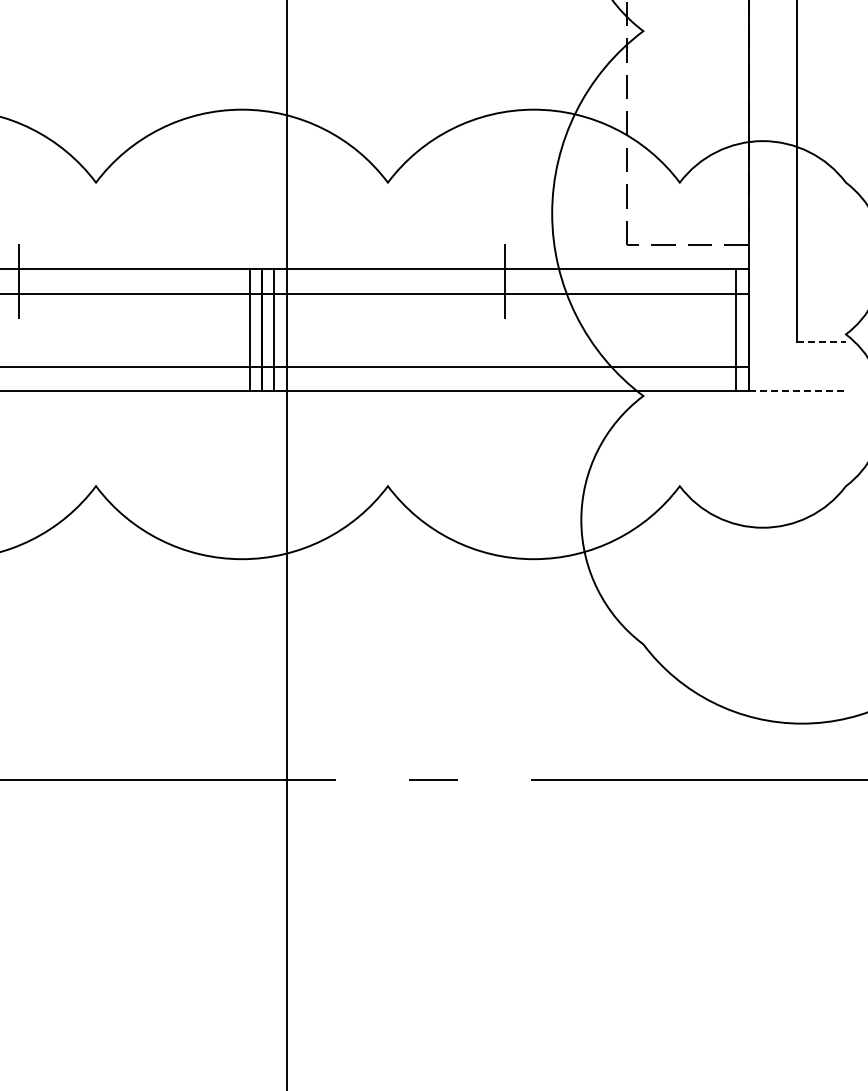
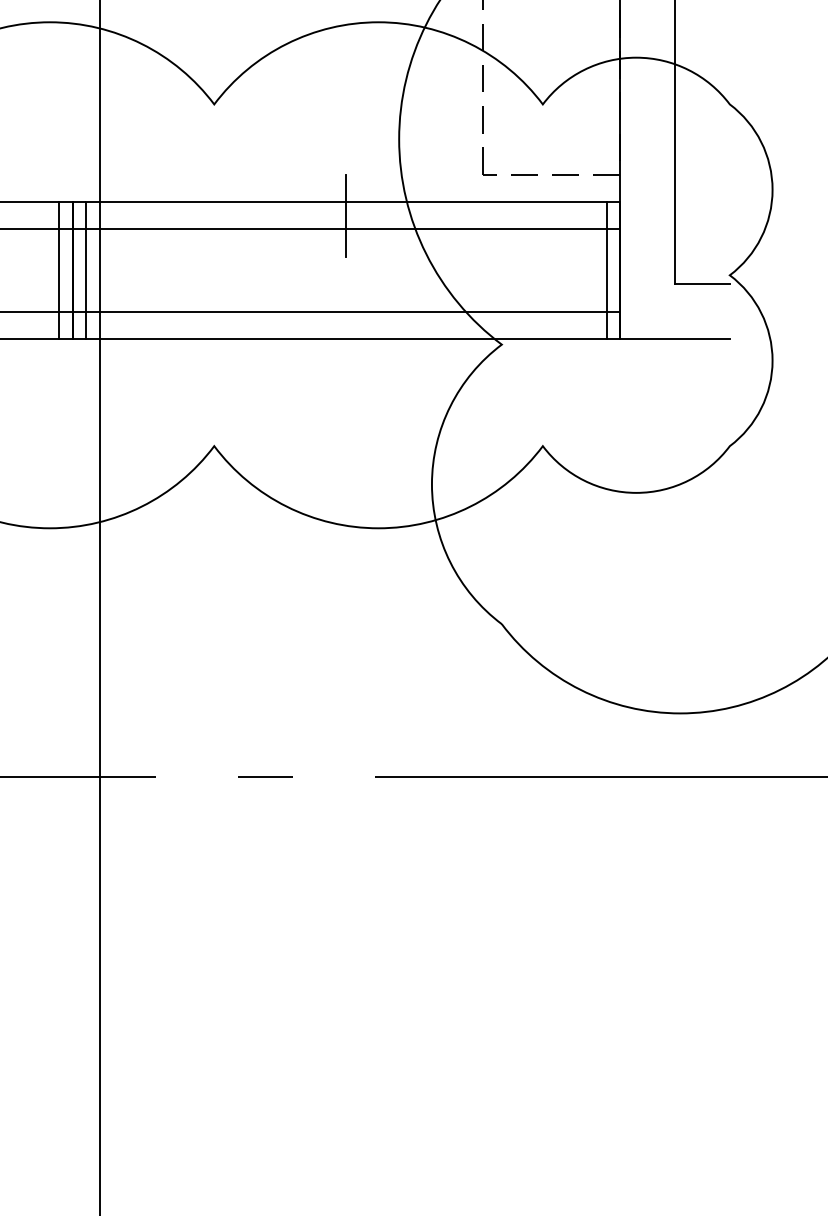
line: (822, 342) -> (703, 284), dashed -> solid
line: (797, 390) -> (675, 338), dashed -> solid

